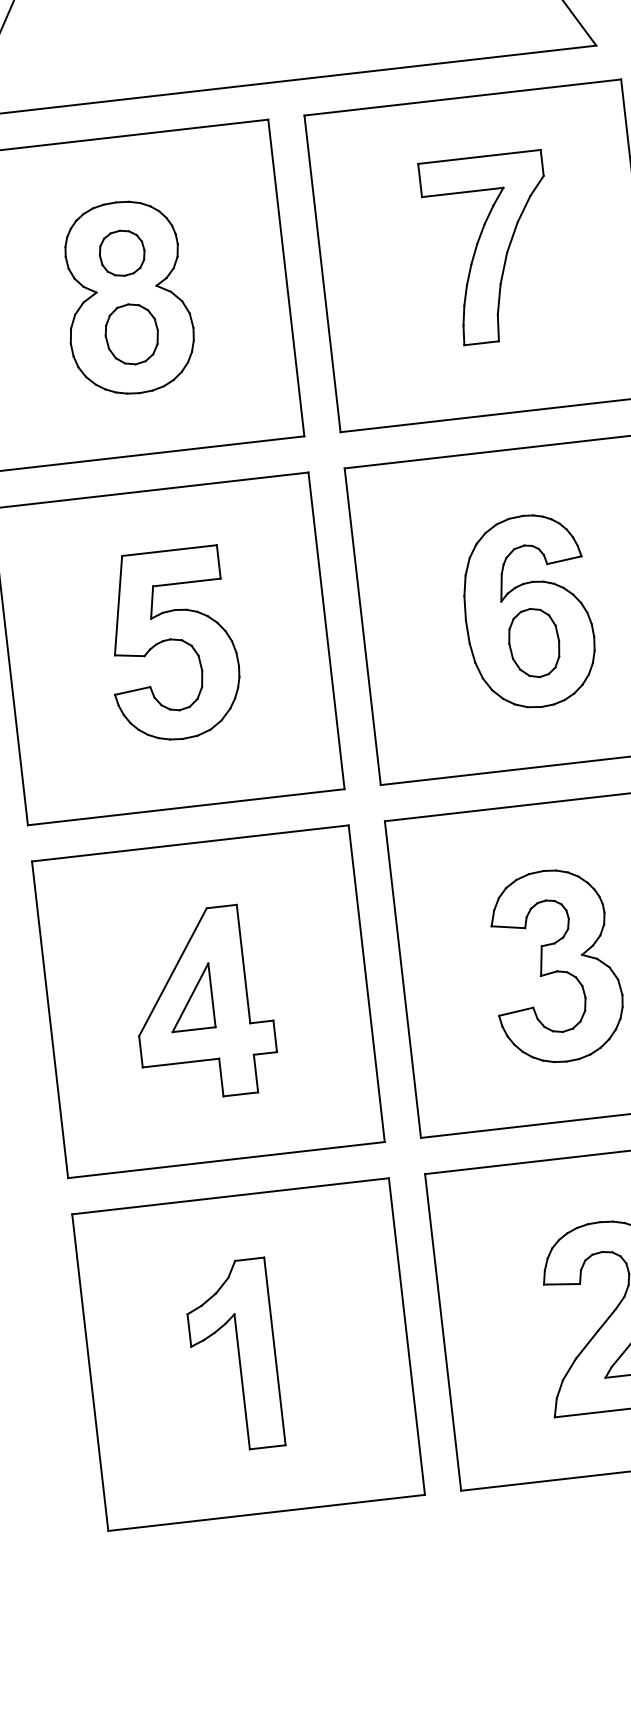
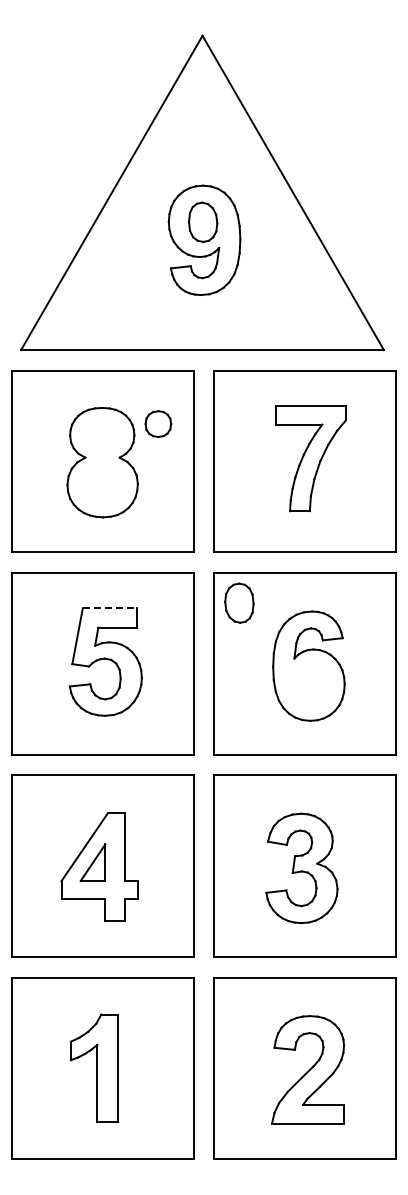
part: (122, 252) -> (158, 423), moved
part: (131, 334) -> (102, 483), removed
line: (170, 550) -> (110, 608), solid -> dashed
part: (534, 641) -> (239, 602), moved

